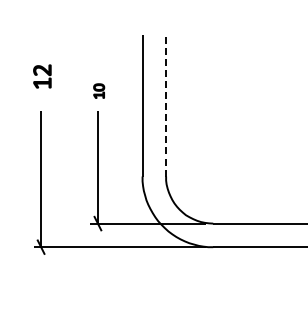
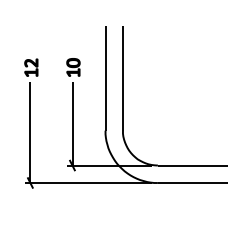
part: (42, 76) -> (31, 67), moved
part: (98, 90) -> (72, 66), size x1.67
line: (166, 105) -> (123, 78), dashed -> solid

